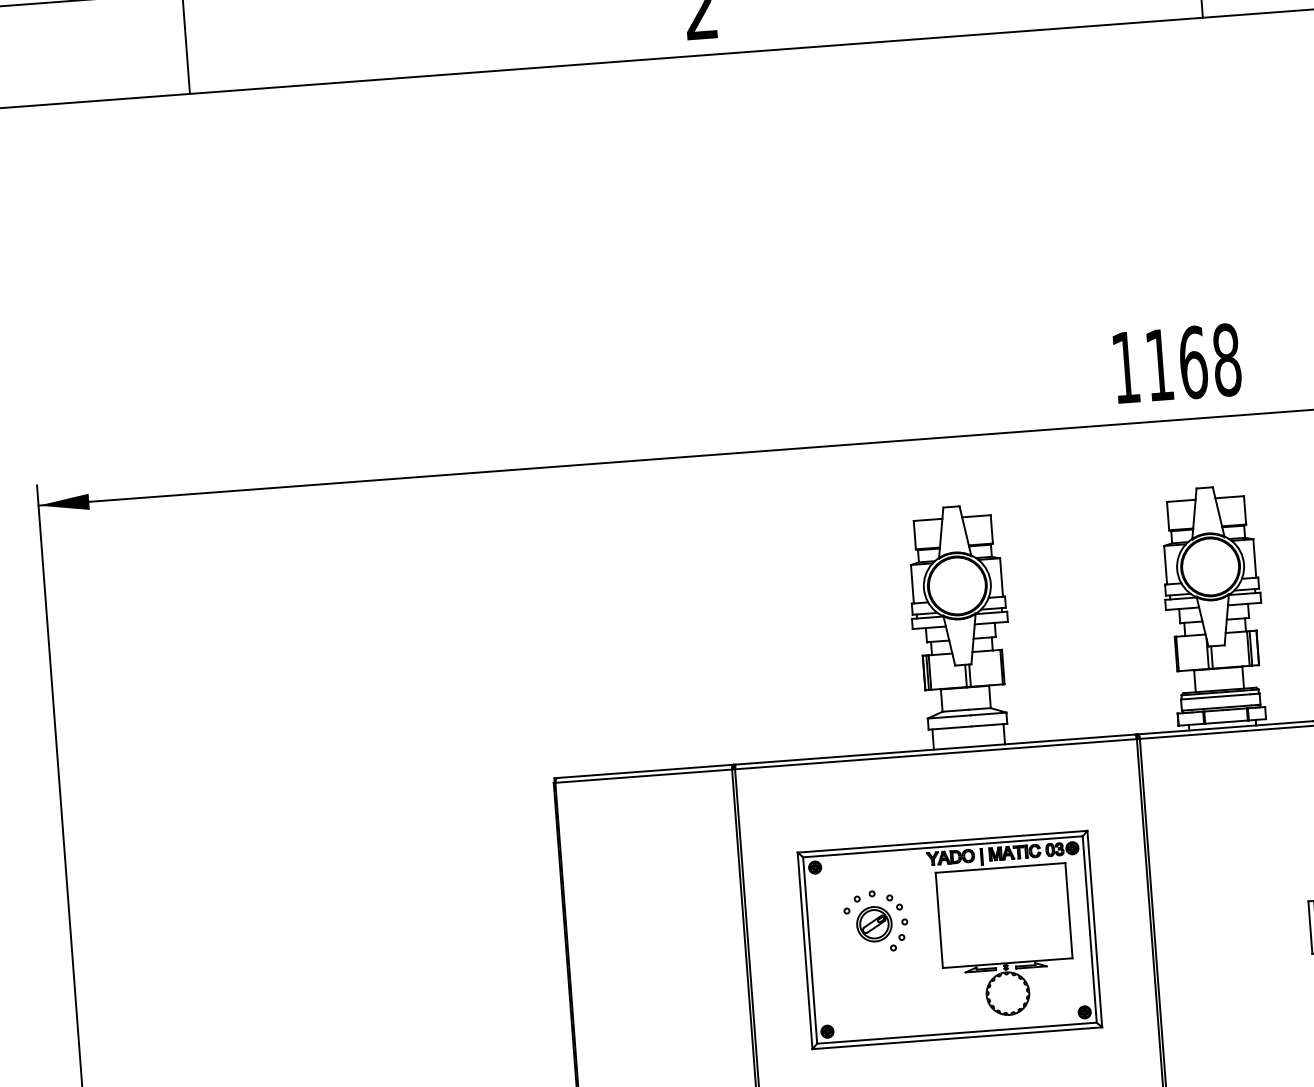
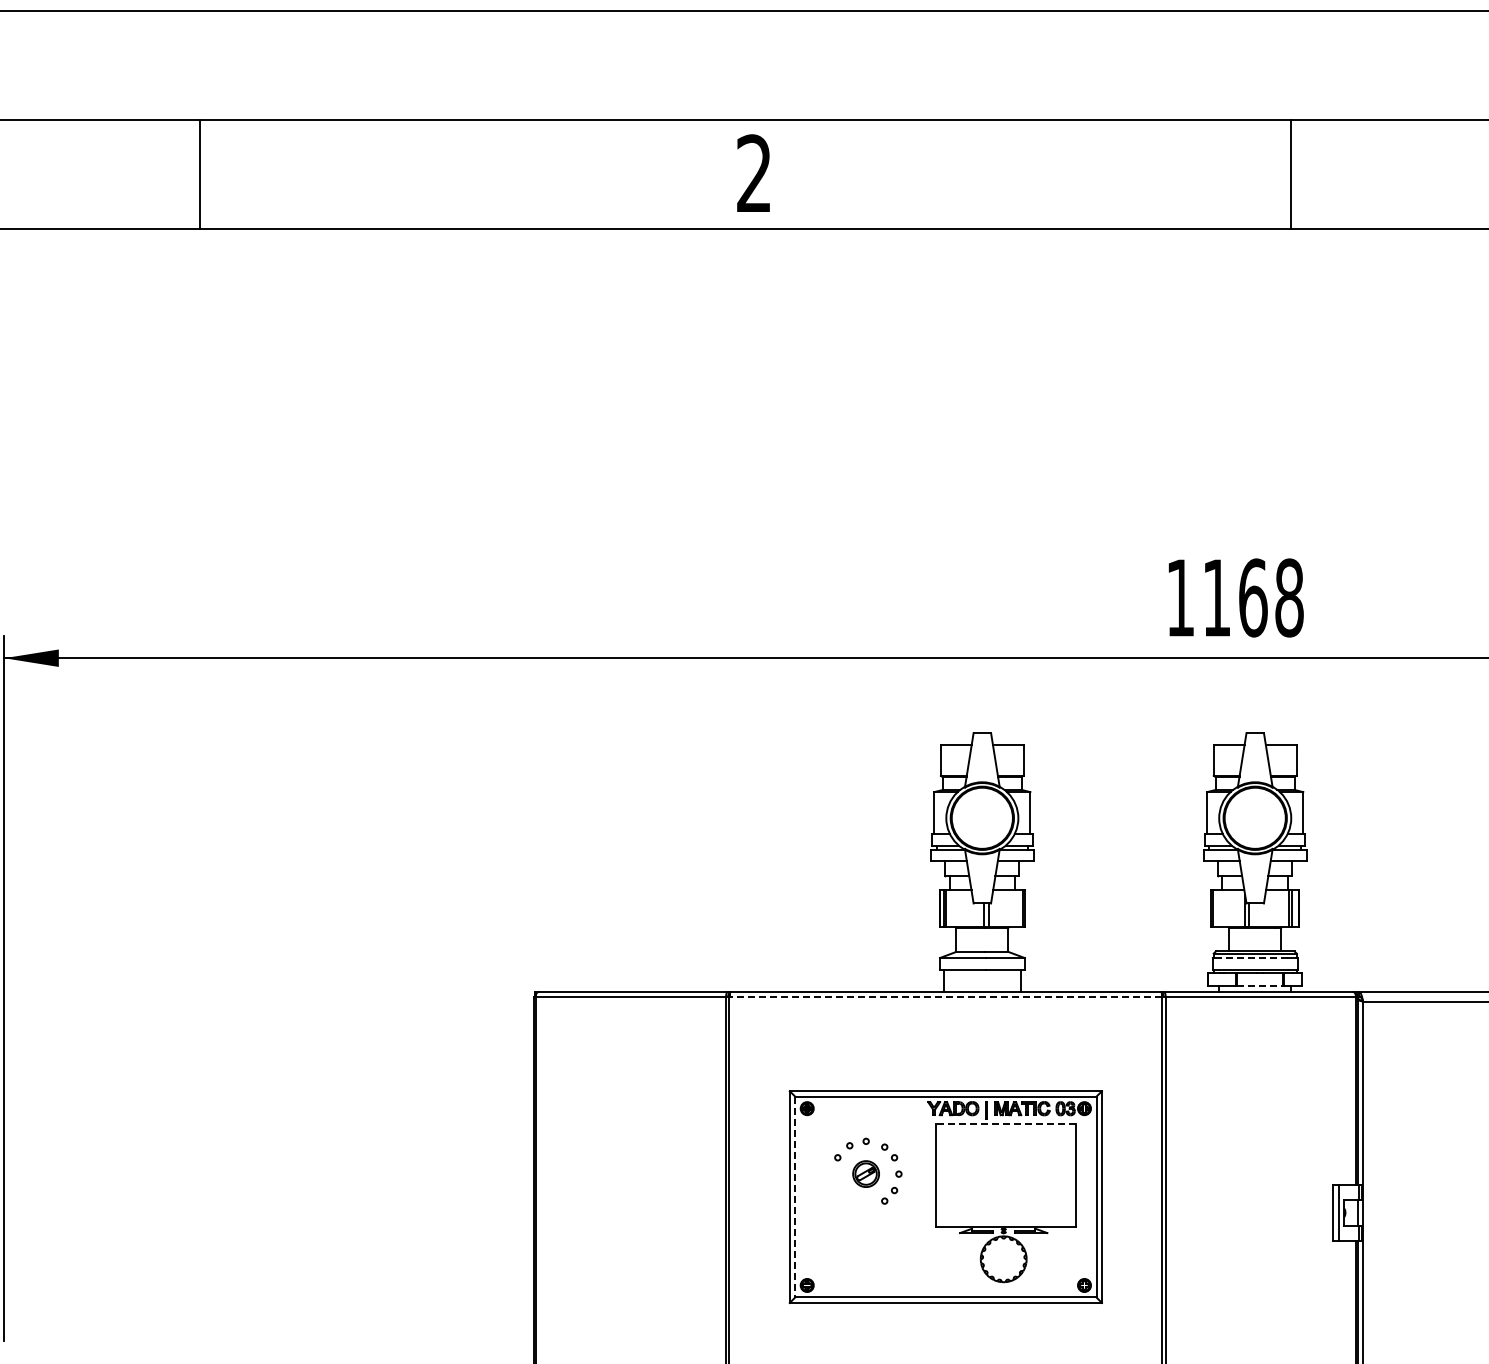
line: (1215, 697) -> (1249, 958), solid -> dashed
line: (1226, 721) -> (1259, 985), solid -> dashed
line: (935, 753) -> (945, 996), solid -> dashed
line: (1000, 867) -> (1005, 1123), solid -> dashed
part: (873, 923) -> (865, 1173), size x0.7
line: (810, 950) -> (795, 1197), solid -> dashed

